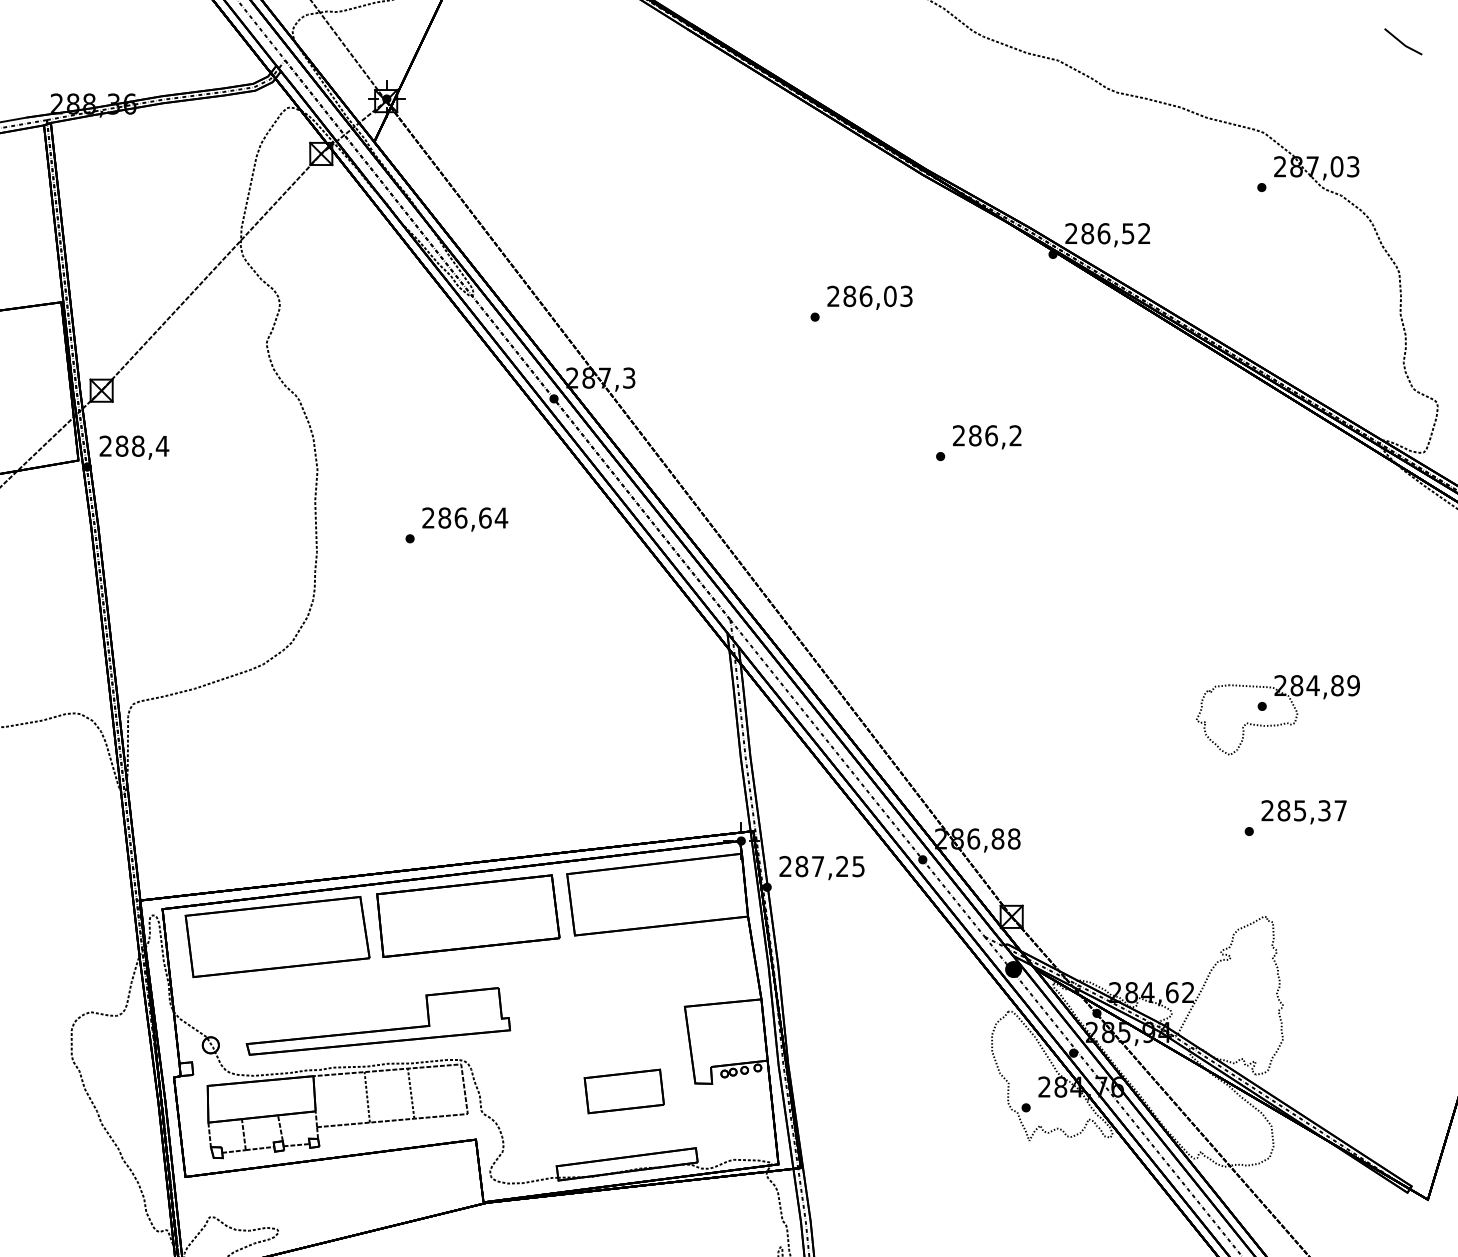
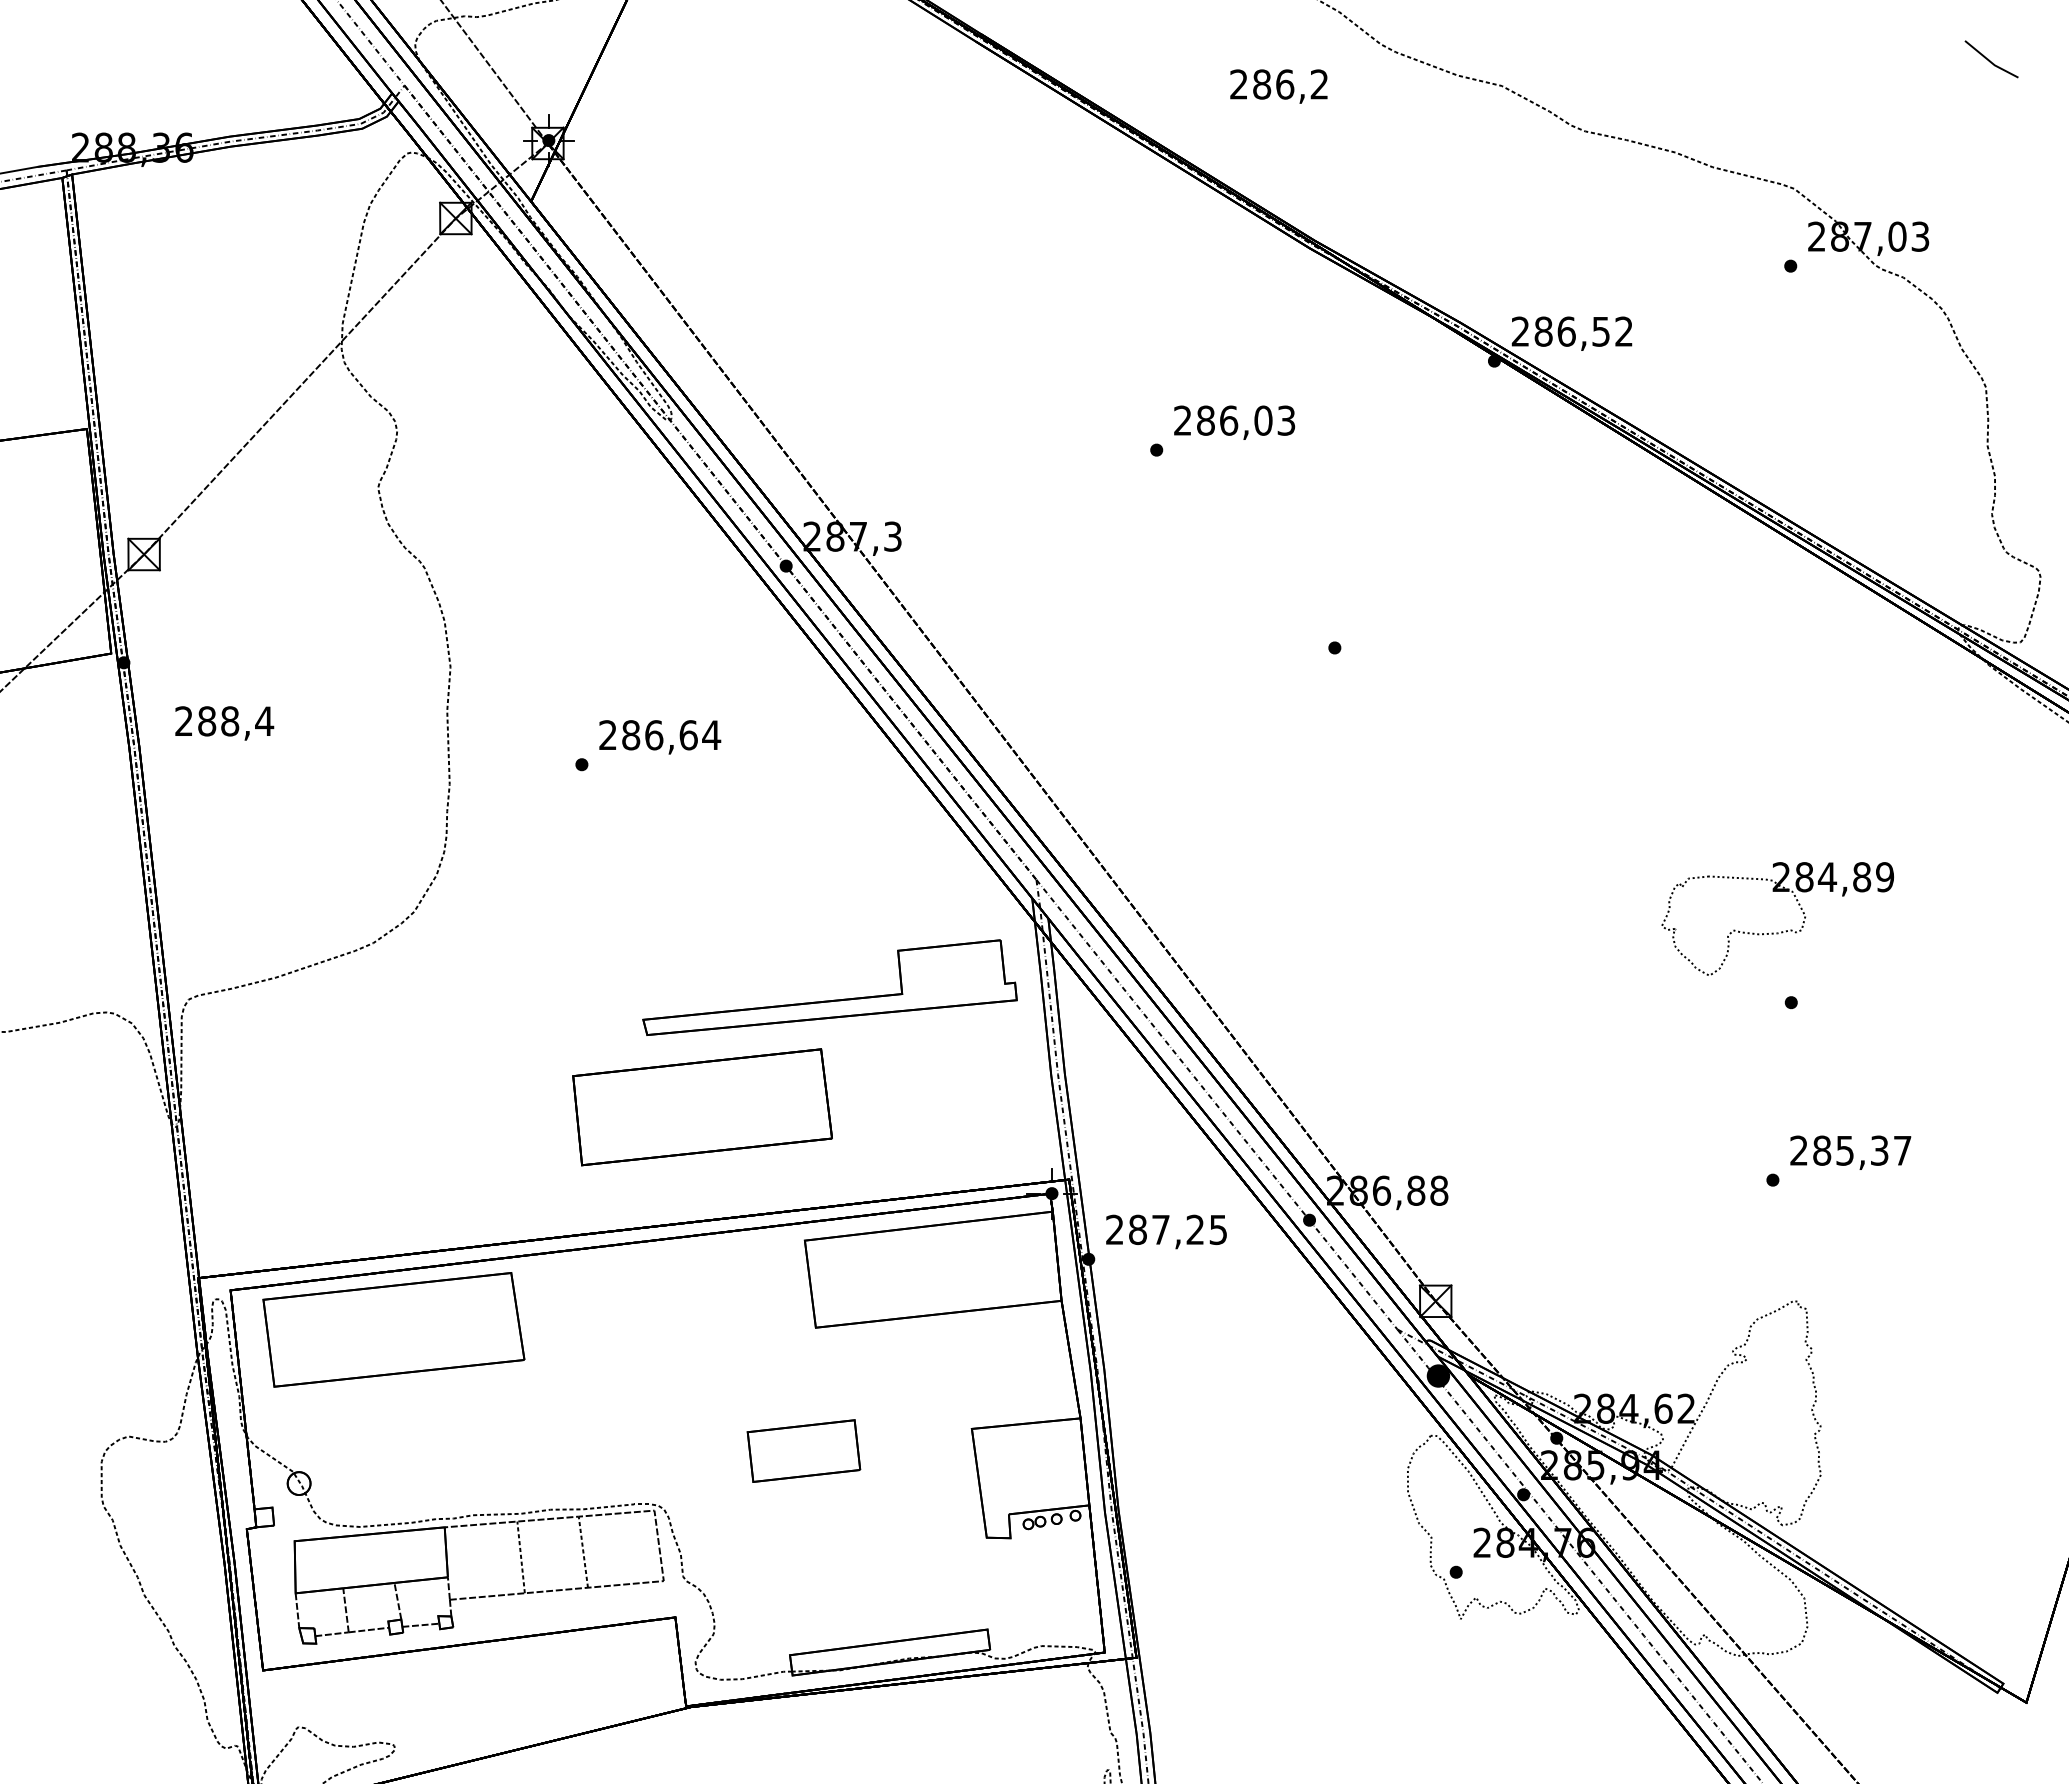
text: (986, 437) -> (1278, 86), moved
text: (134, 447) -> (224, 723), moved
part: (1280, 723) -> (1781, 931), moved
part: (468, 916) -> (702, 1107), moved
part: (380, 1029) -> (833, 999), moved
part: (624, 1091) -> (803, 1450), moved

